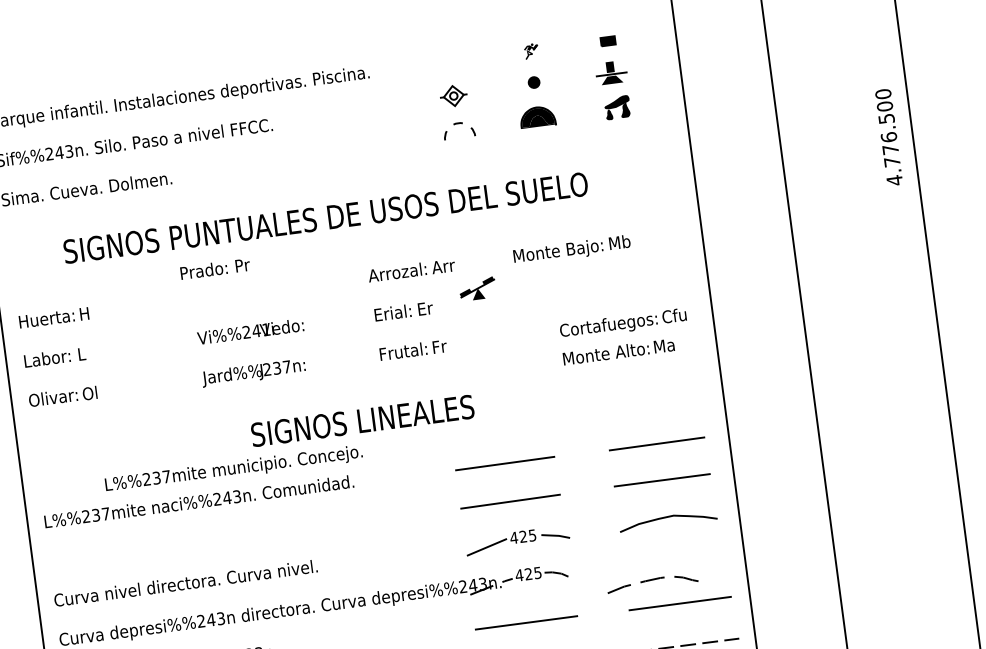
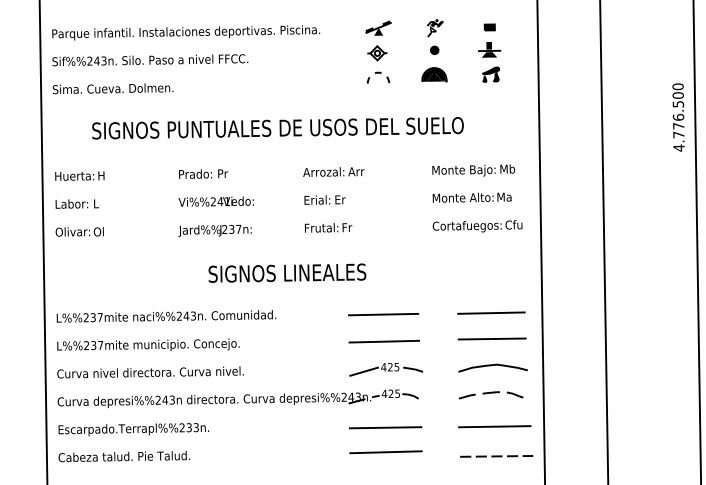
part: (531, 51) -> (435, 28), size x1.67
text: (571, 249) -> (473, 170), moved
text: (215, 268) -> (203, 173), moved
part: (477, 287) -> (378, 27), moved
text: (617, 351) -> (471, 197), moved
text: (233, 467) -> (148, 344), moved
curve: (651, 580) -> (490, 393), moved

